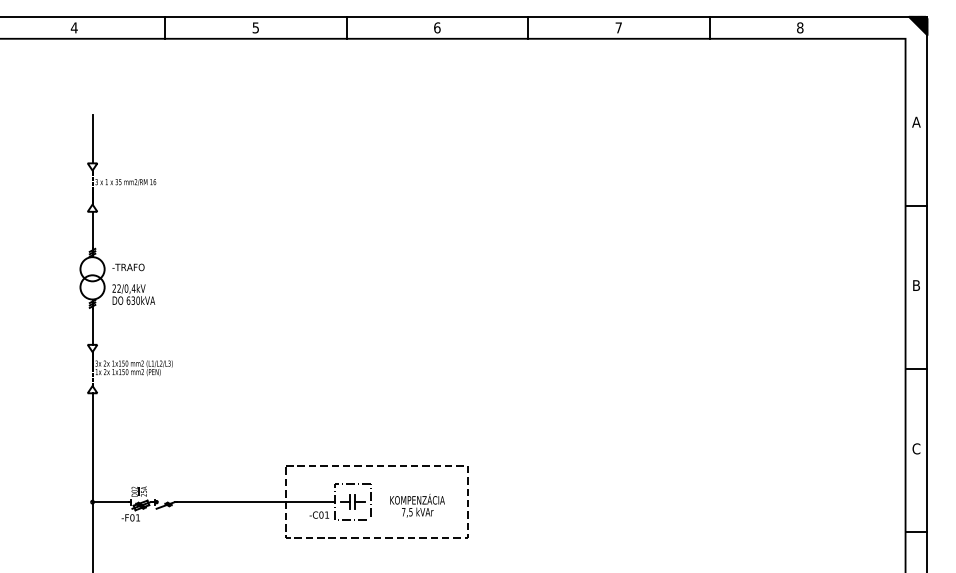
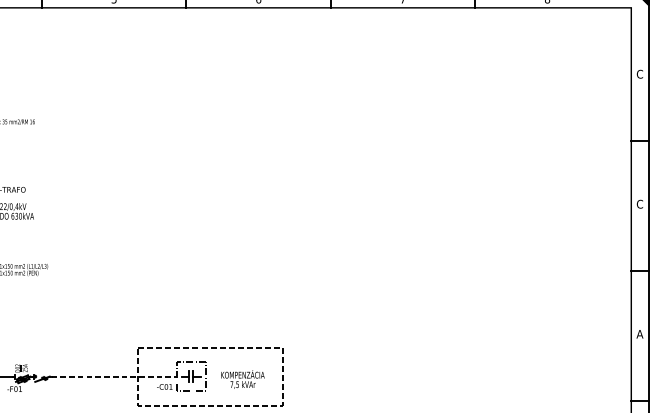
text: (916, 121) -> (640, 73), A -> C
text: (916, 285) -> (640, 204), B -> C
text: (916, 448) -> (640, 333), C -> A
line: (255, 502) -> (113, 376), solid -> dashed

